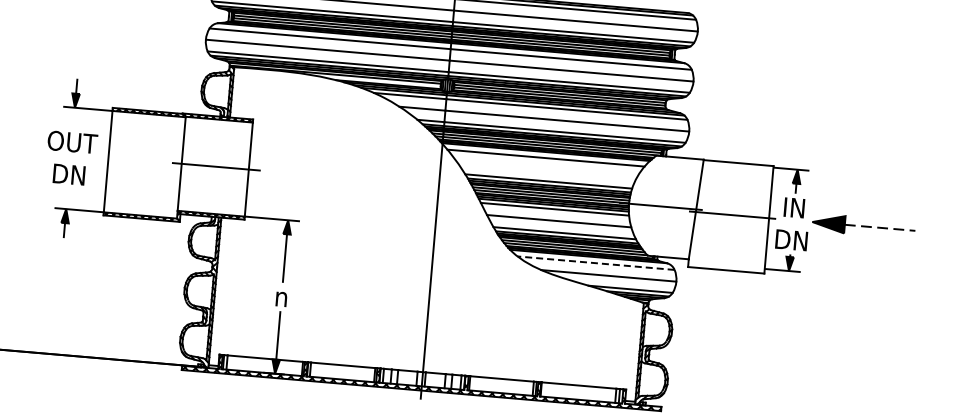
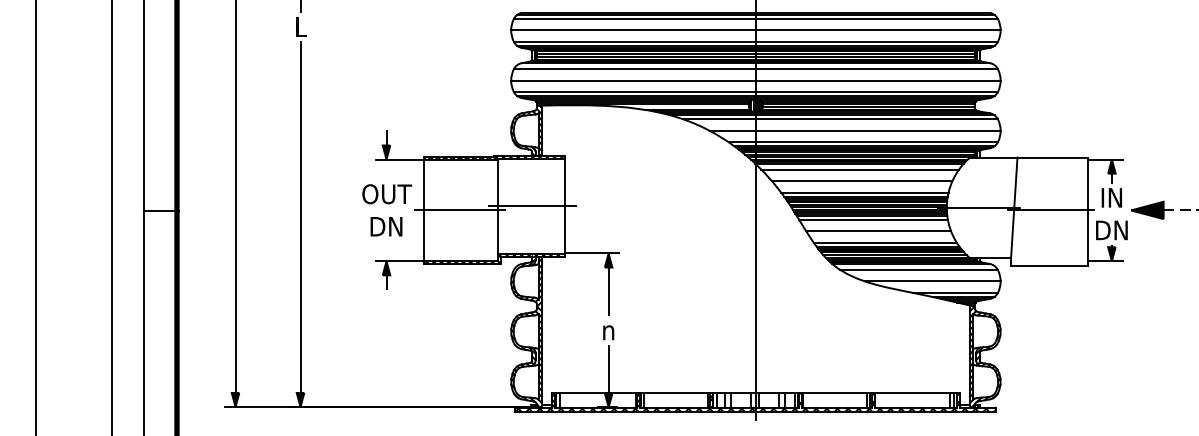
line: (143, 164) -> (459, 210), added
line: (546, 170) -> (861, 181), added
line: (596, 262) -> (919, 269), dashed -> solid

